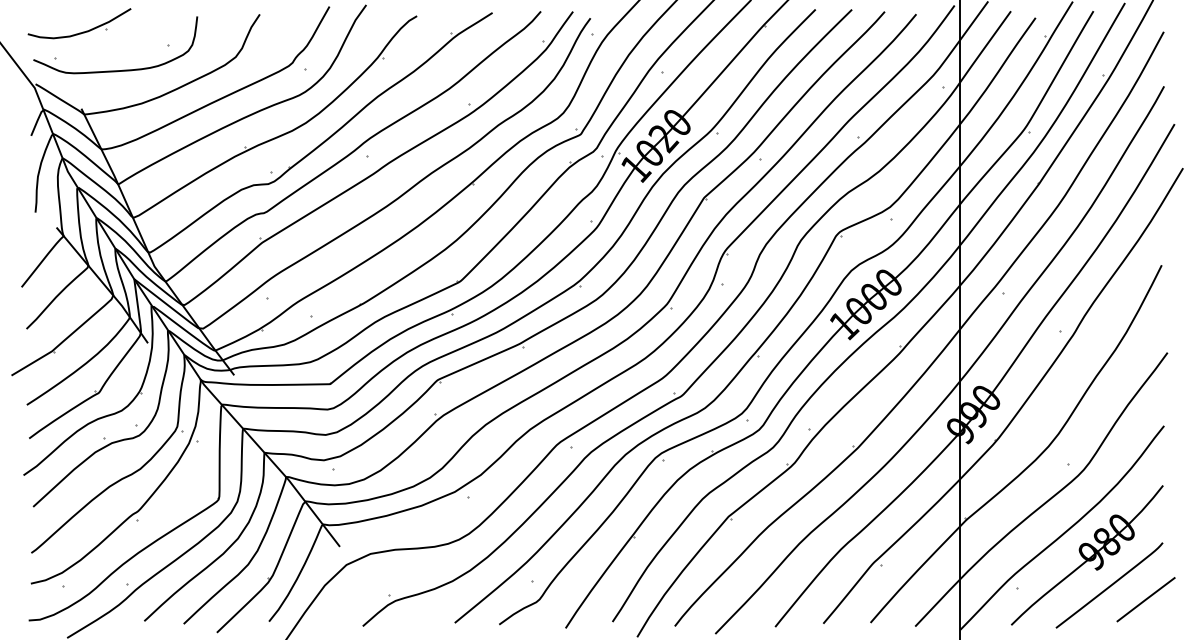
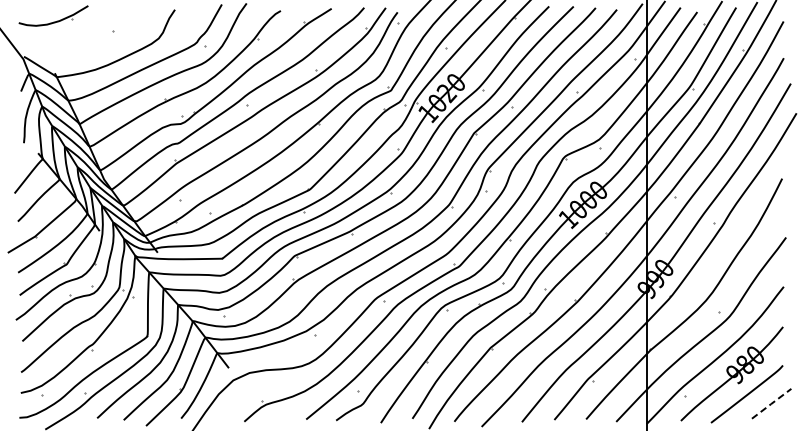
part: (120, 68) -> (81, 46), removed
line: (1145, 599) -> (771, 403), solid -> dashed

